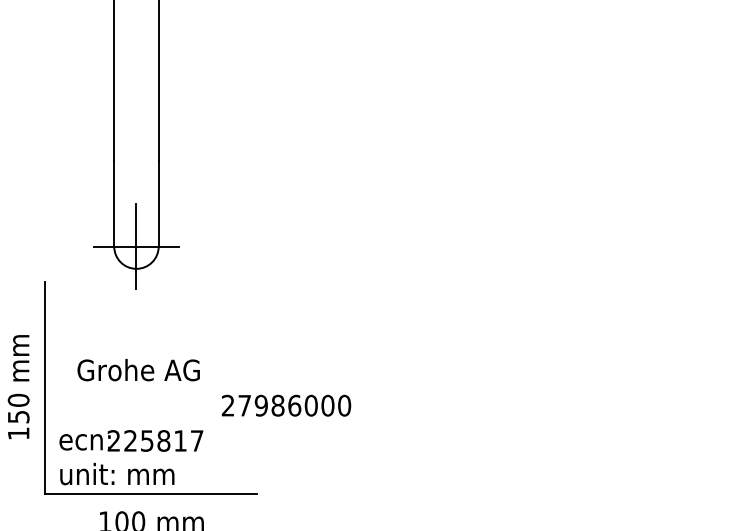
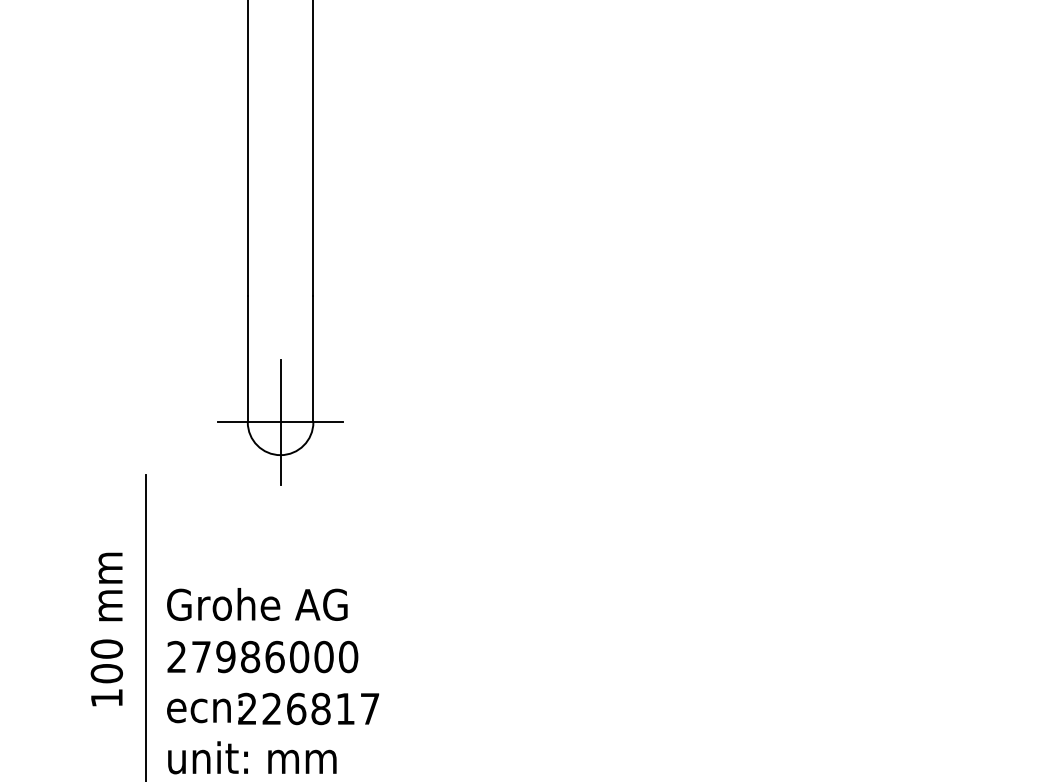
text: (138, 370) -> (257, 605), moved
text: (286, 405) -> (262, 656), moved
text: (18, 416) -> (106, 672), 150 -> 100
text: (146, 440) -> (295, 708), 225817 -> 226817

